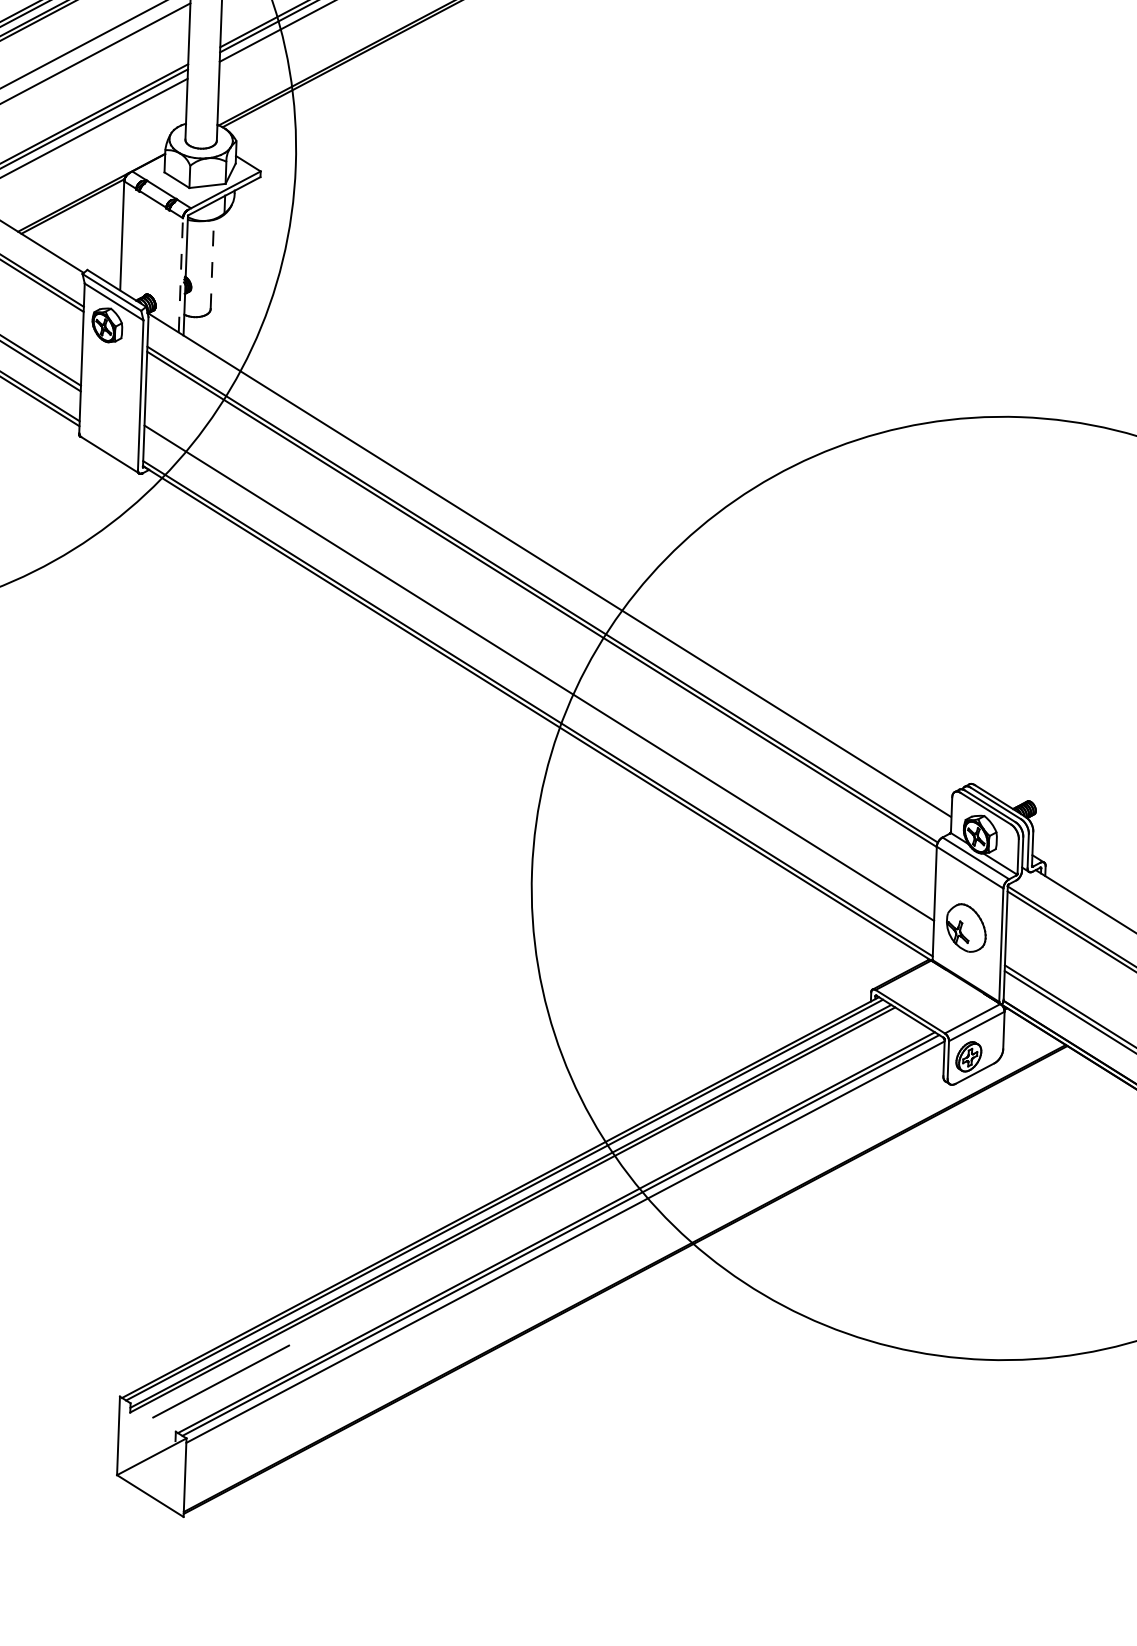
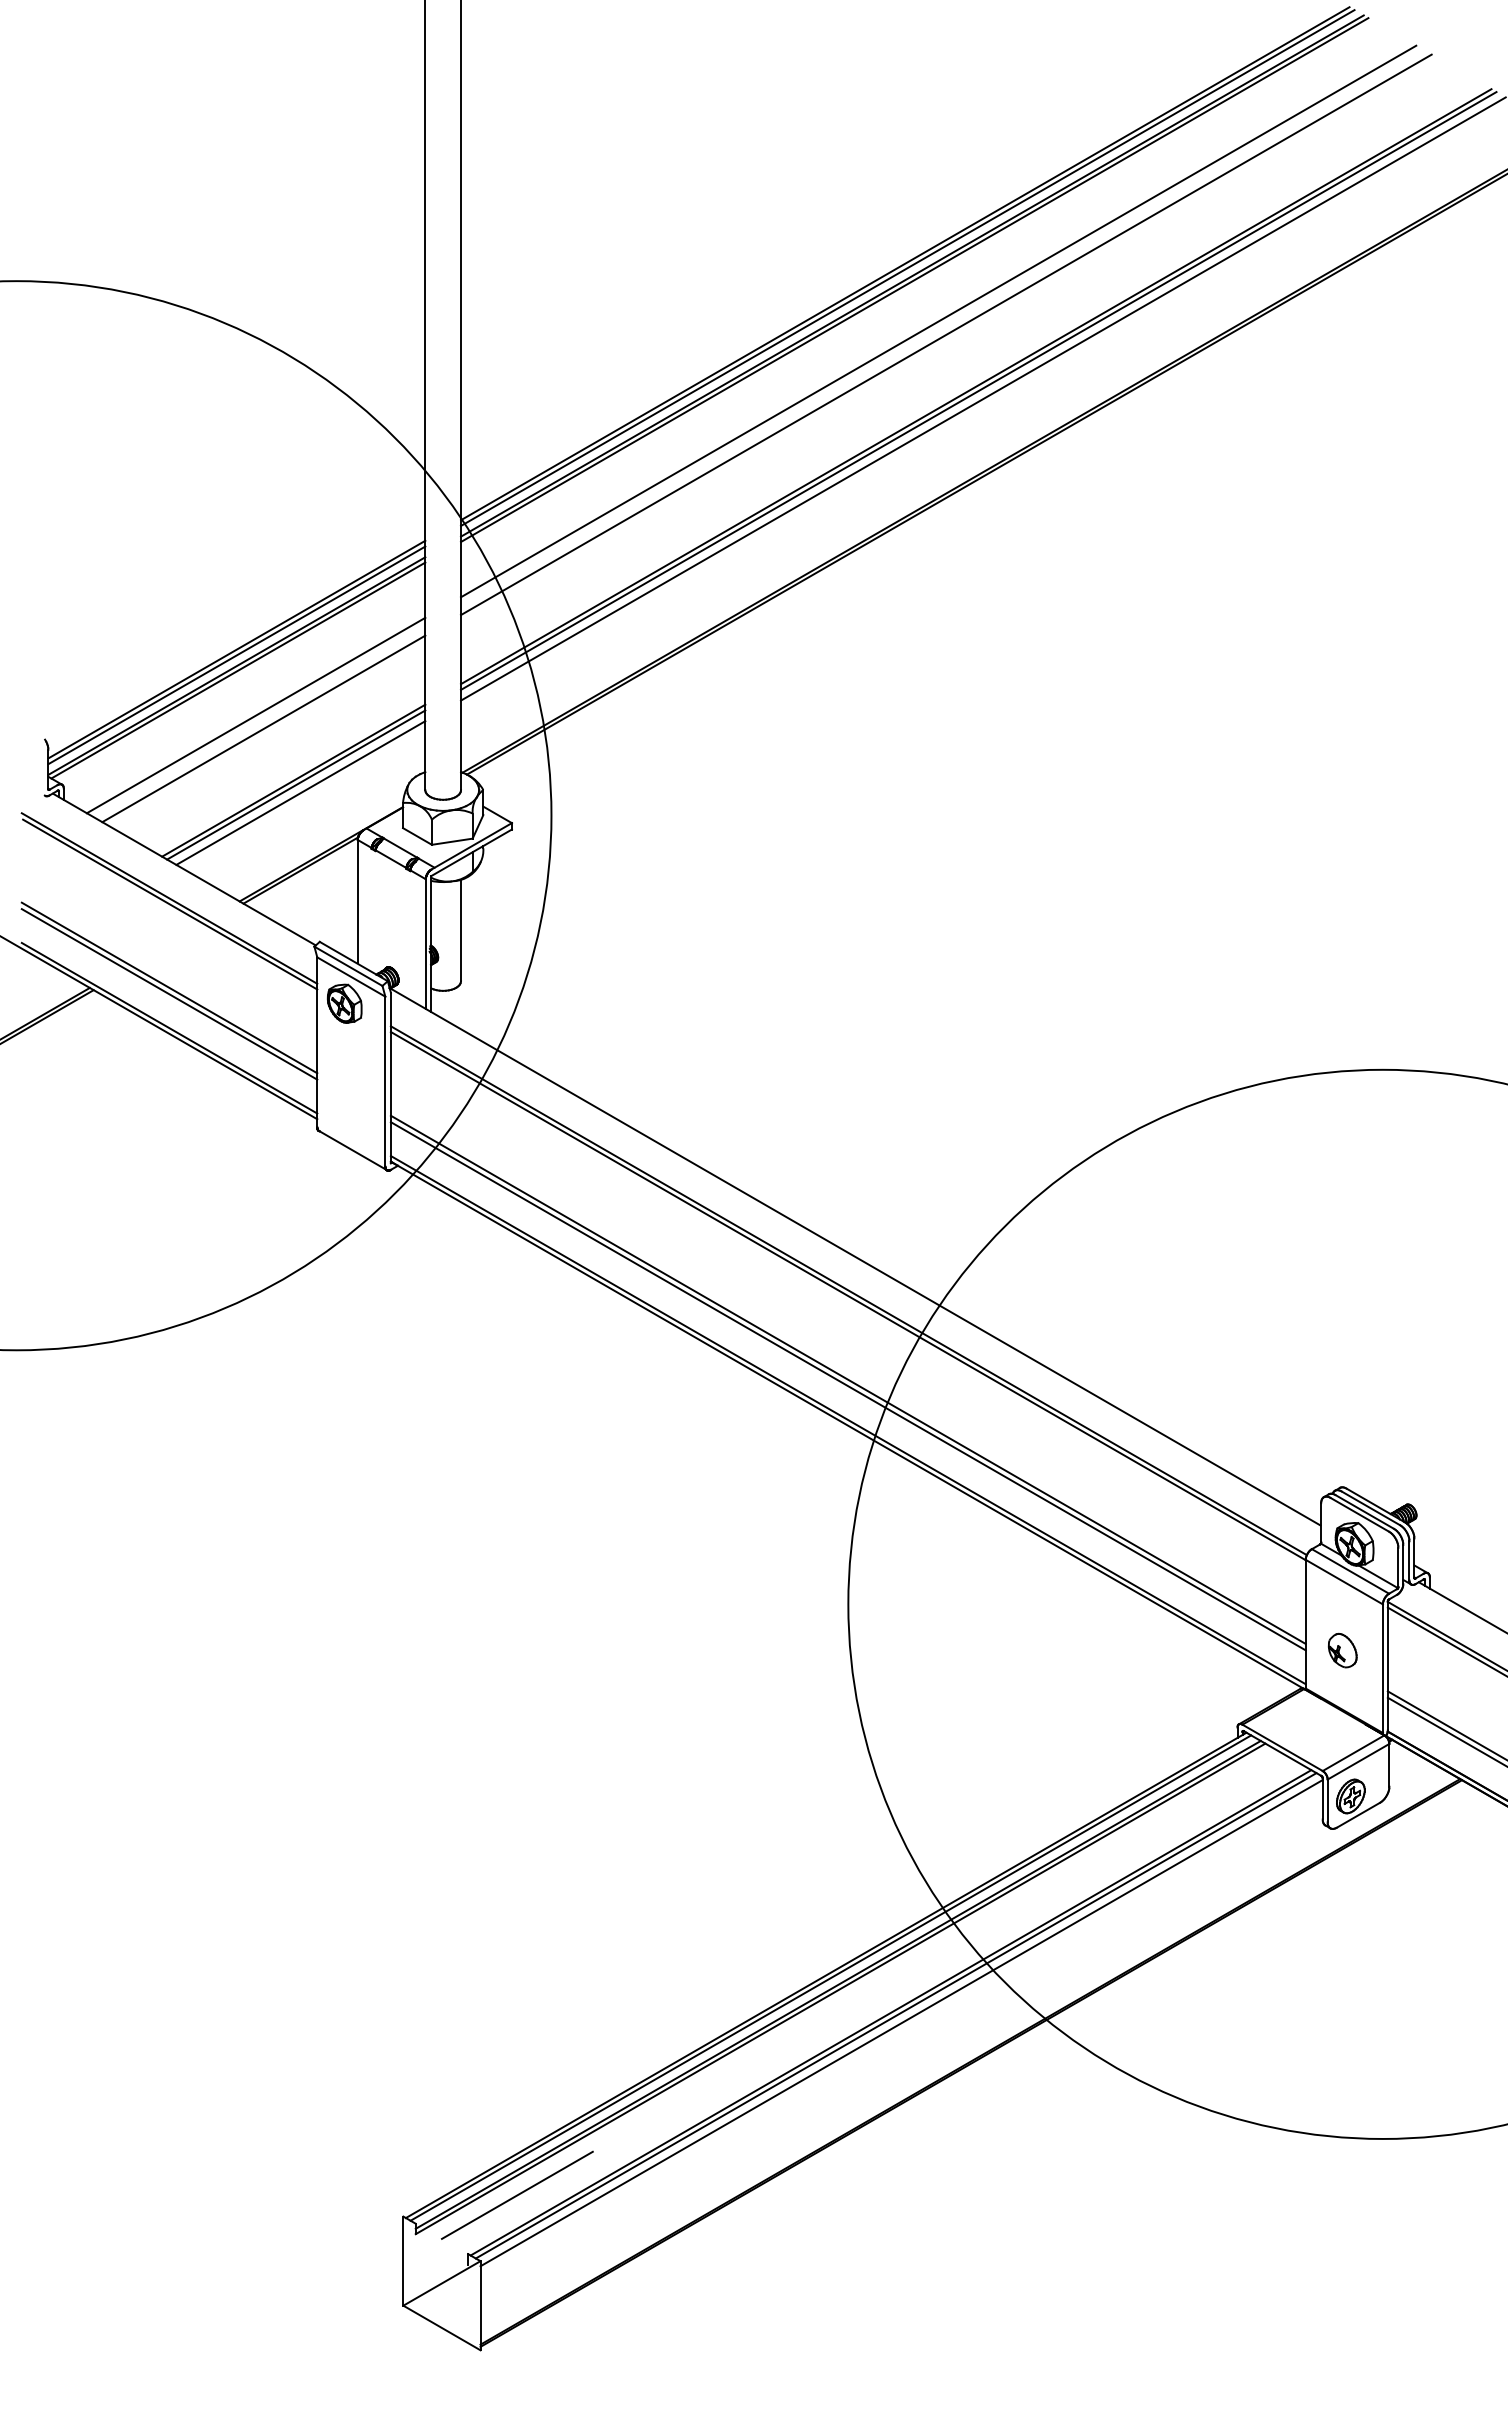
line: (212, 264) -> (461, 930), dashed -> solid
line: (180, 275) -> (425, 944), dashed -> solid
line: (538, 679) -> (847, 1386), added
part: (966, 927) -> (1342, 1650), size x0.62

